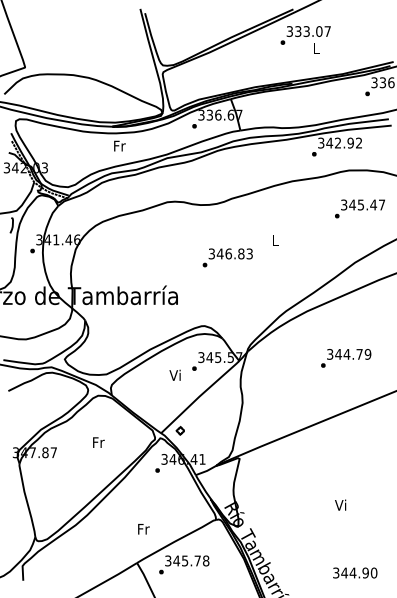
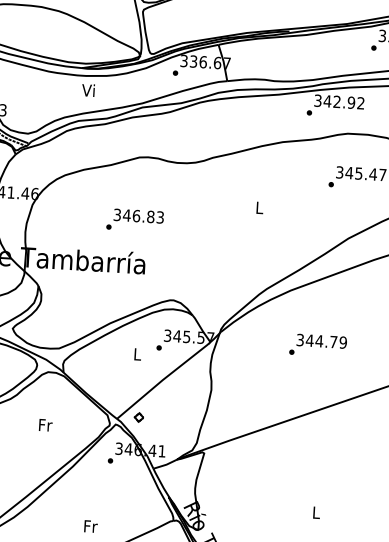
text: (119, 145) -> (89, 89), Fr -> Vi
text: (227, 257) -> (134, 220), moved
text: (346, 358) -> (318, 345), moved
text: (174, 374) -> (136, 353), Vi -> L
text: (340, 504) -> (315, 511), Vi -> L

